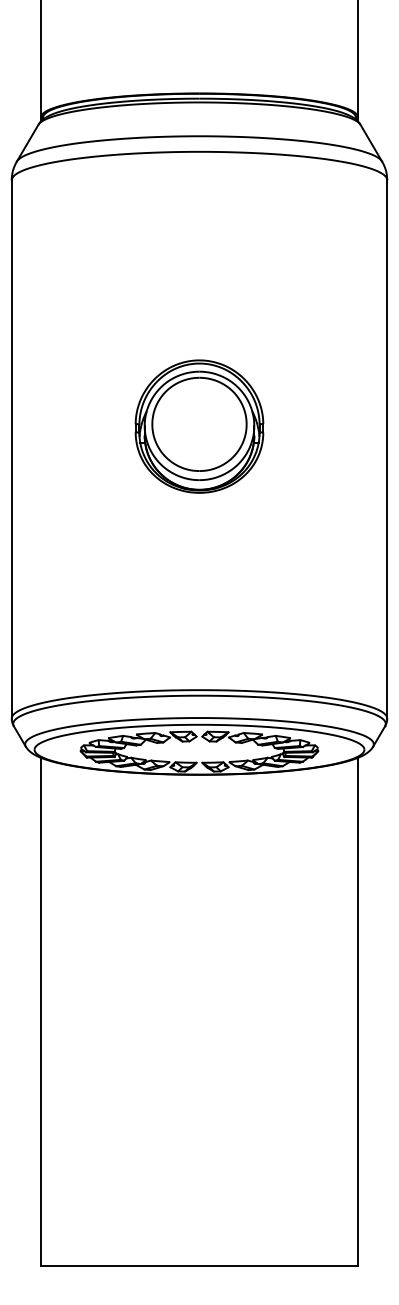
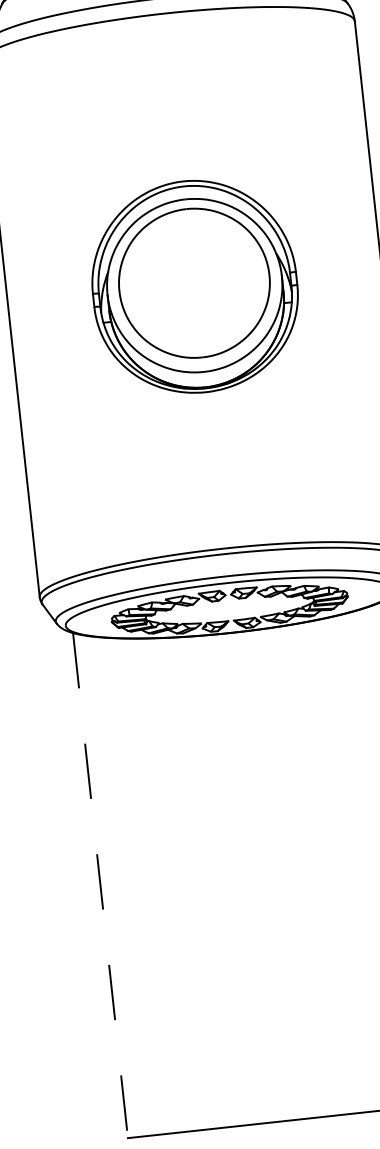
part: (199, 426) -> (194, 286), size x1.6
line: (41, 1012) -> (101, 886), solid -> dashed

